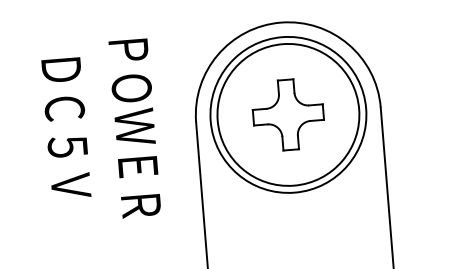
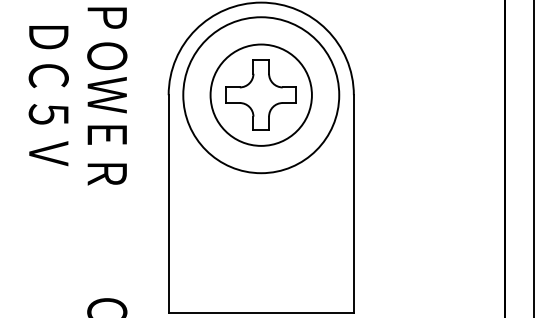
circle: (287, 114) -> (260, 94), size x0.71
text: (66, 129) -> (48, 96), moved

